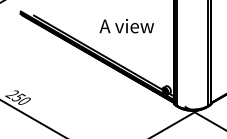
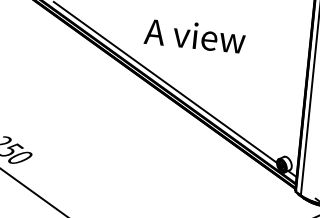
text: (126, 26) -> (194, 36), moved

